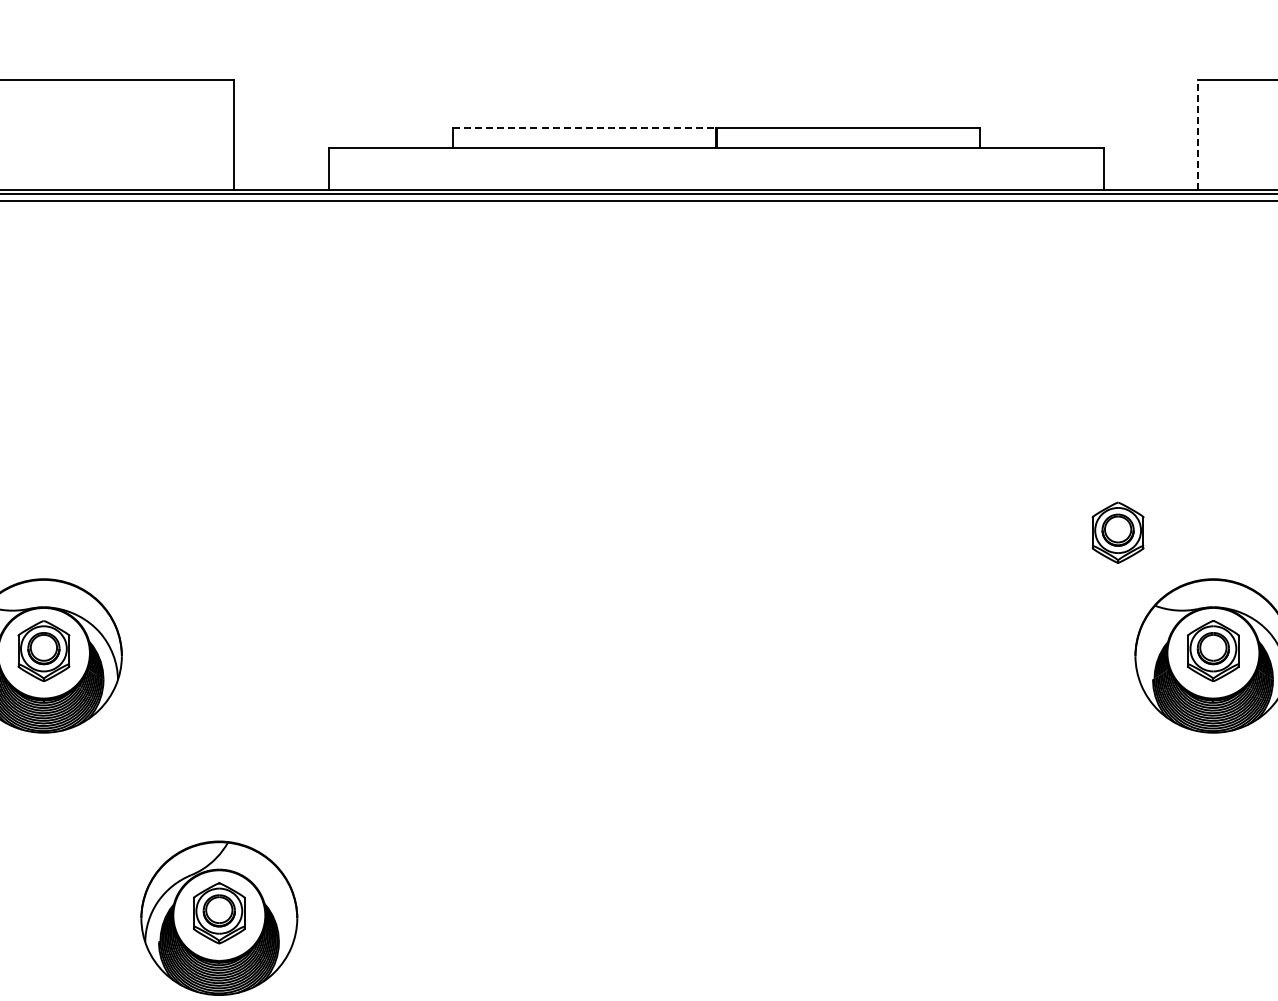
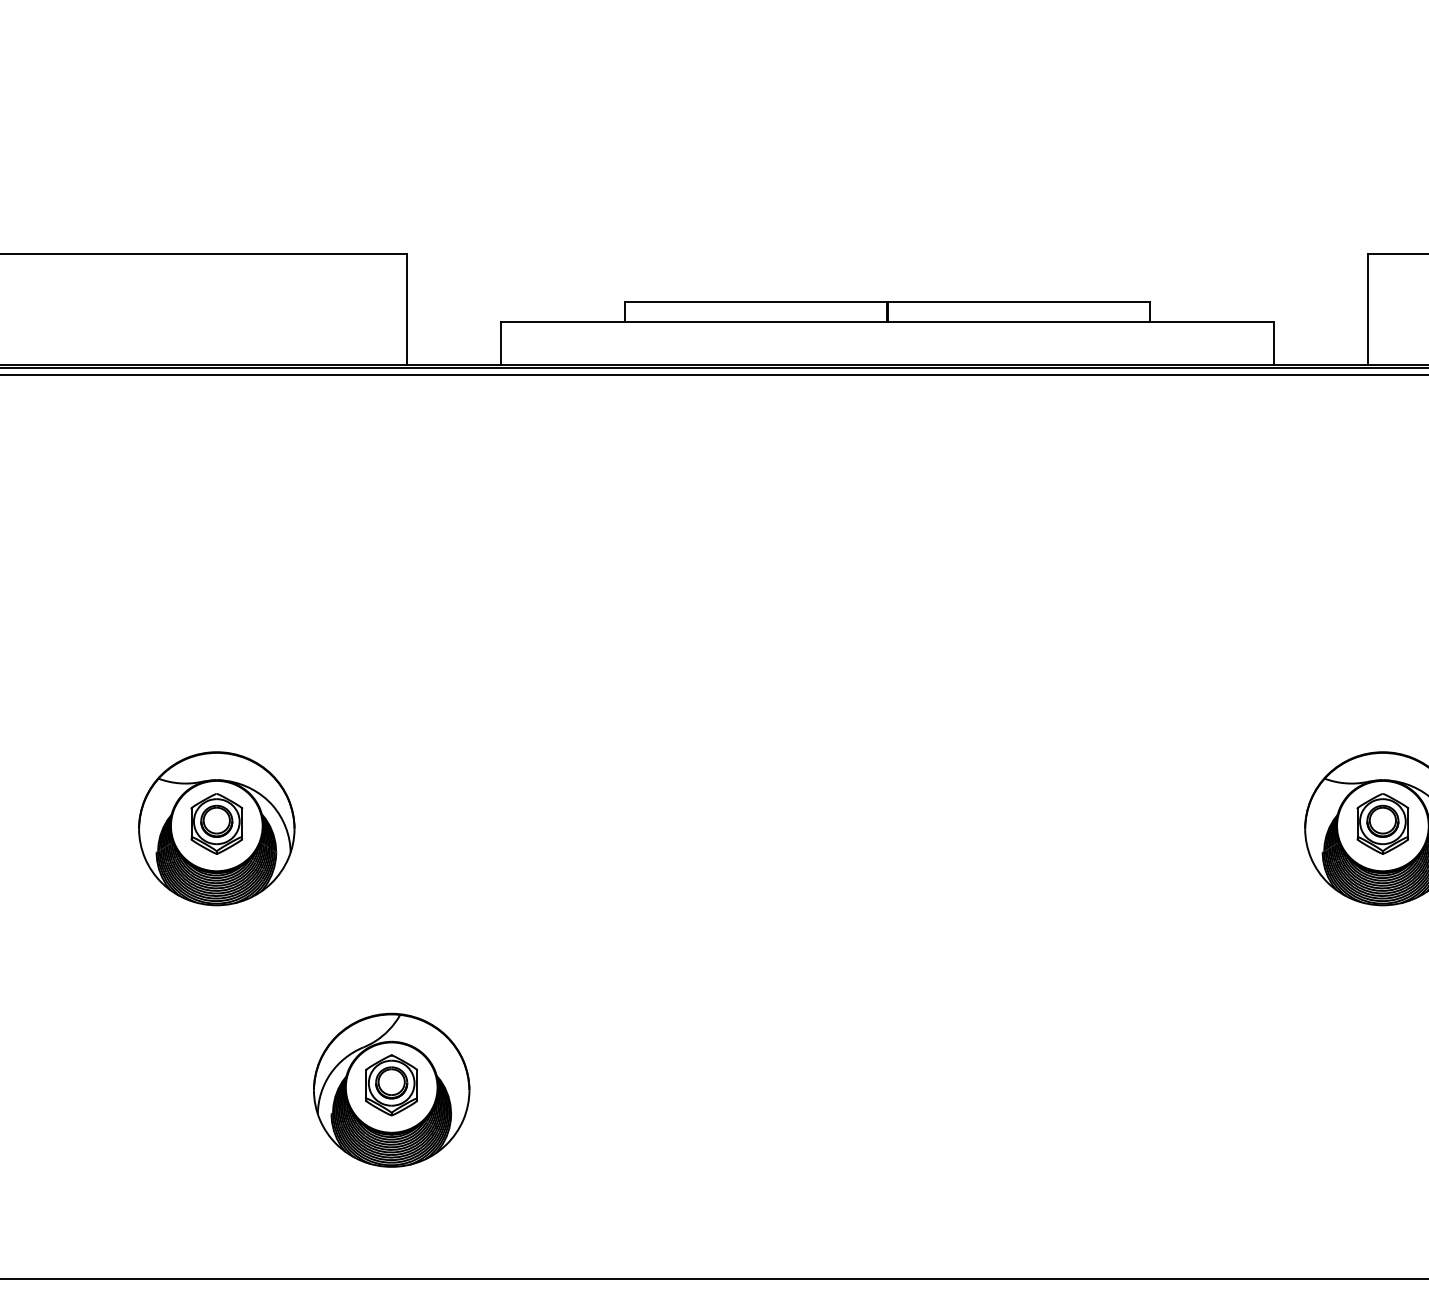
line: (584, 128) -> (755, 302), dashed -> solid
line: (1198, 134) -> (1368, 308), dashed -> solid
part: (1117, 532) -> (1287, 705), removed

